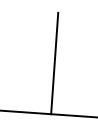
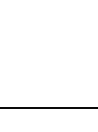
line: (54, 63) -> (51, 57), removed

